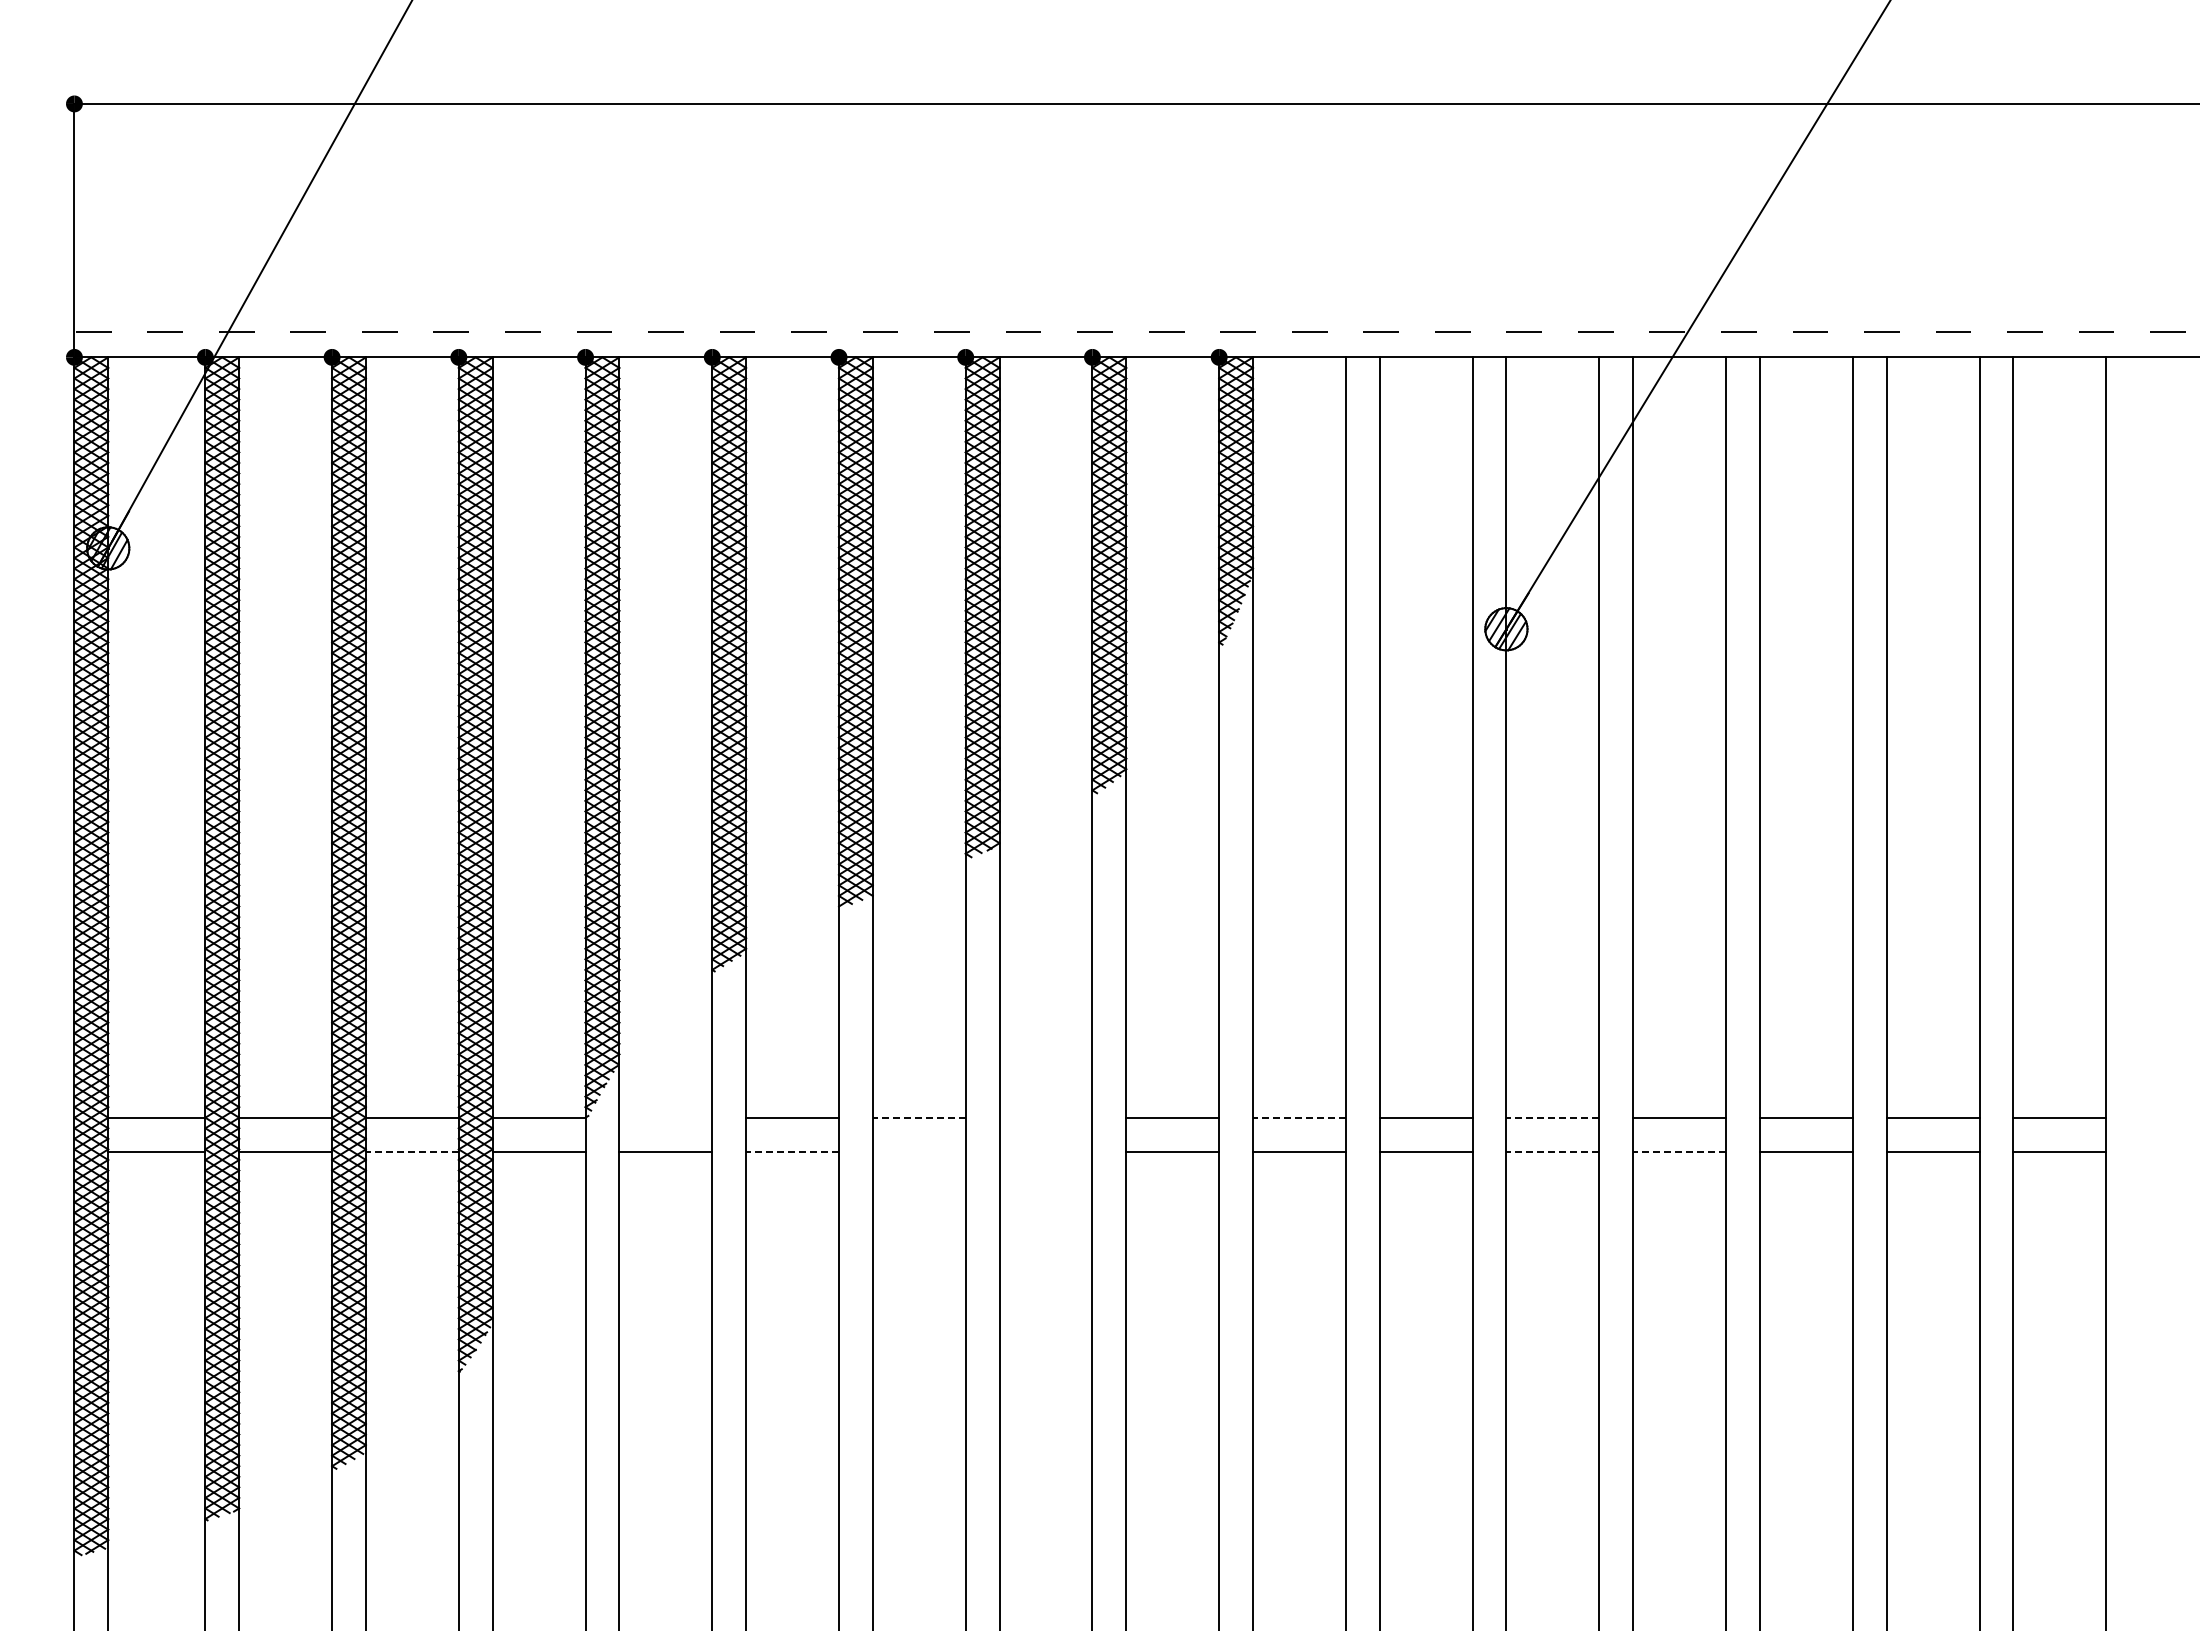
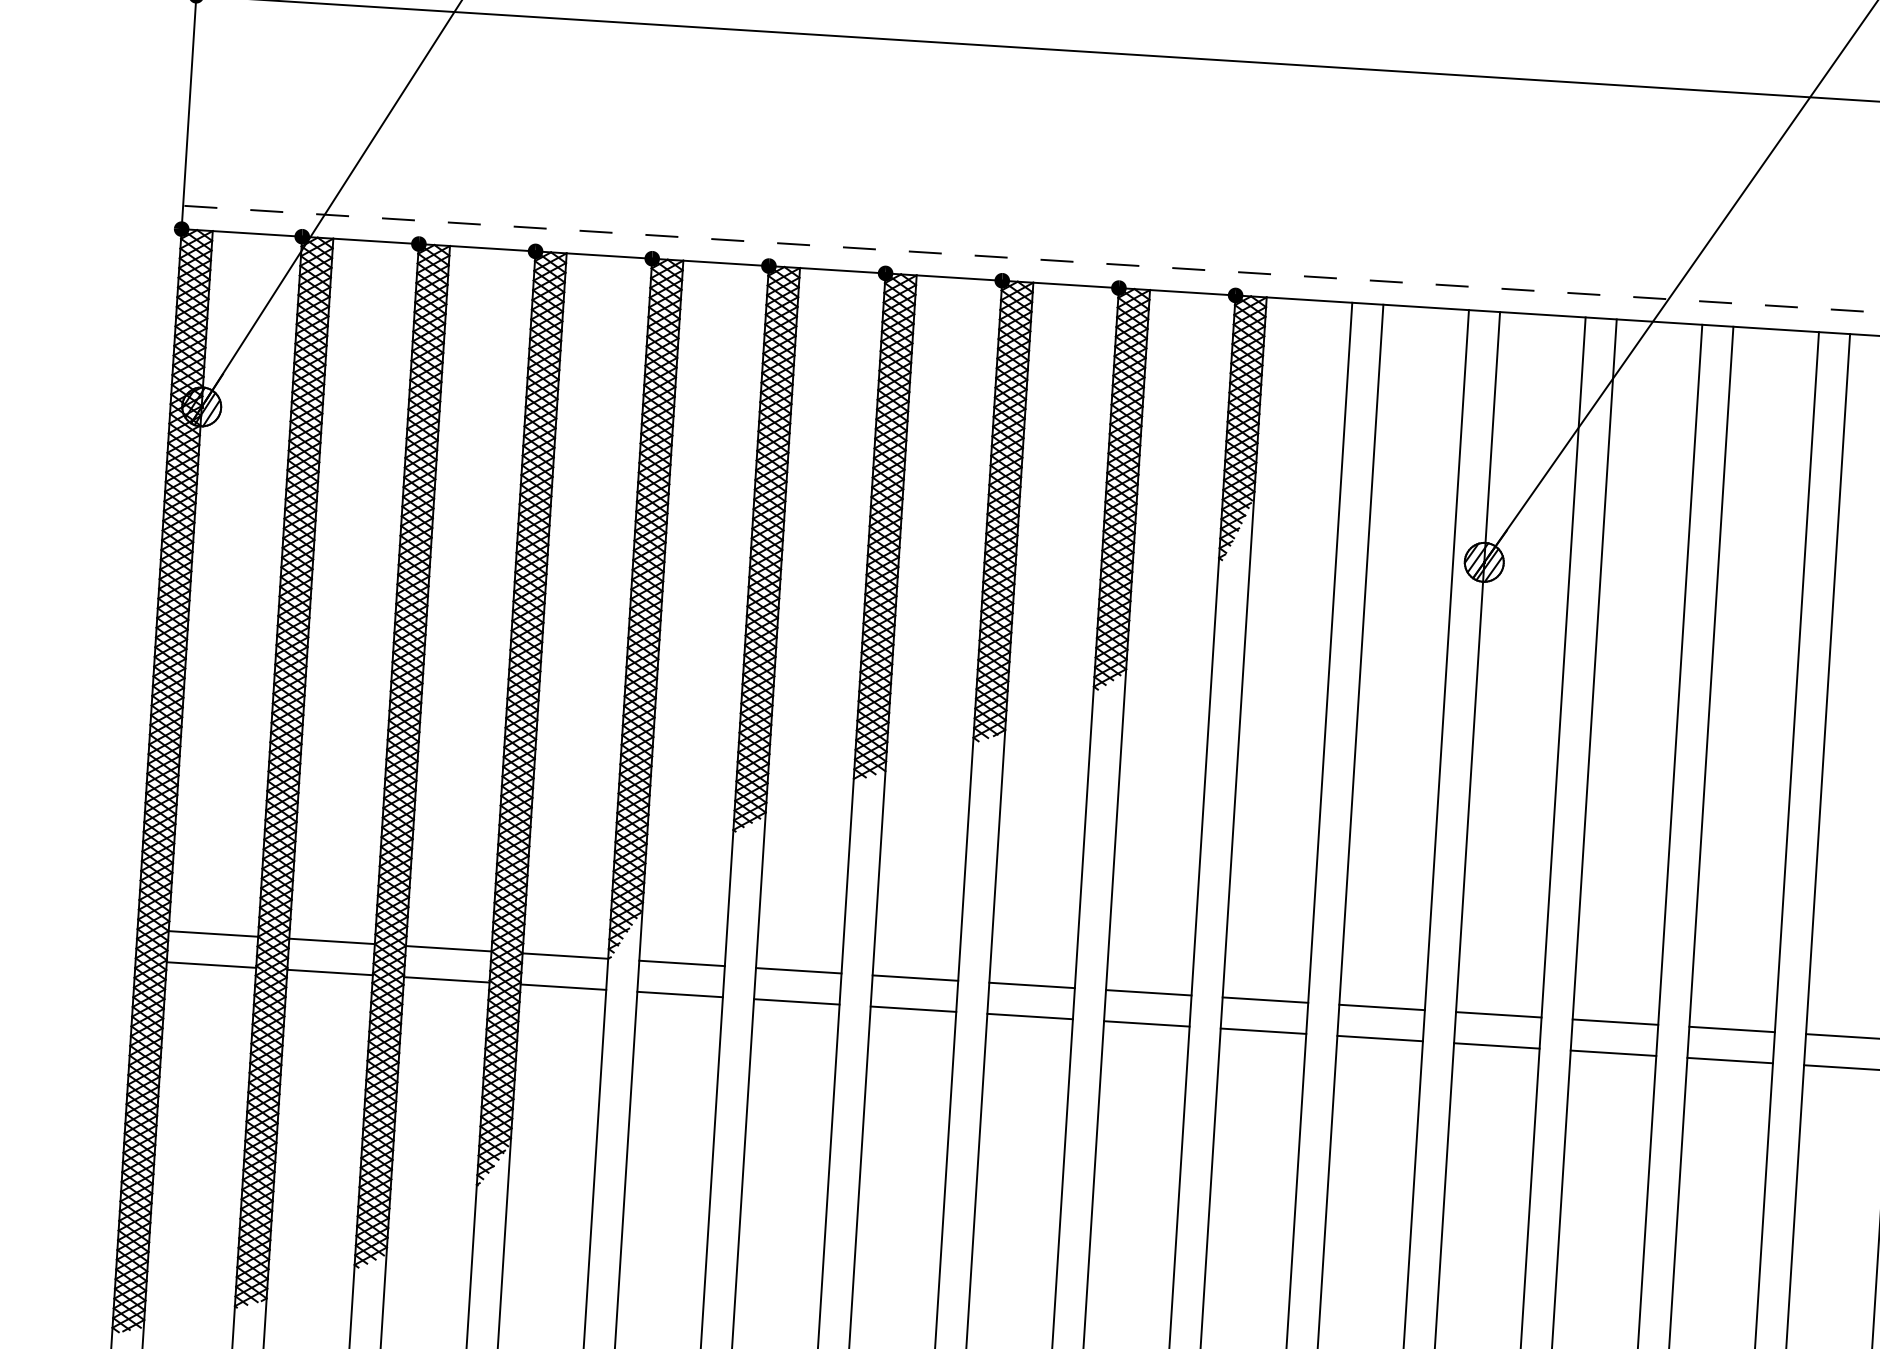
line: (665, 1117) -> (681, 963), added
line: (918, 1117) -> (914, 977), dashed -> solid
line: (1045, 1117) -> (1031, 985), added
line: (1298, 1117) -> (1264, 999), dashed -> solid
line: (1552, 1117) -> (1498, 1014), dashed -> solid
line: (411, 1151) -> (445, 979), dashed -> solid
line: (792, 1151) -> (796, 1001), dashed -> solid
line: (918, 1151) -> (912, 1009), added
line: (1045, 1151) -> (1029, 1016), added
line: (1552, 1151) -> (1496, 1045), dashed -> solid
line: (1679, 1151) -> (1613, 1053), dashed -> solid

